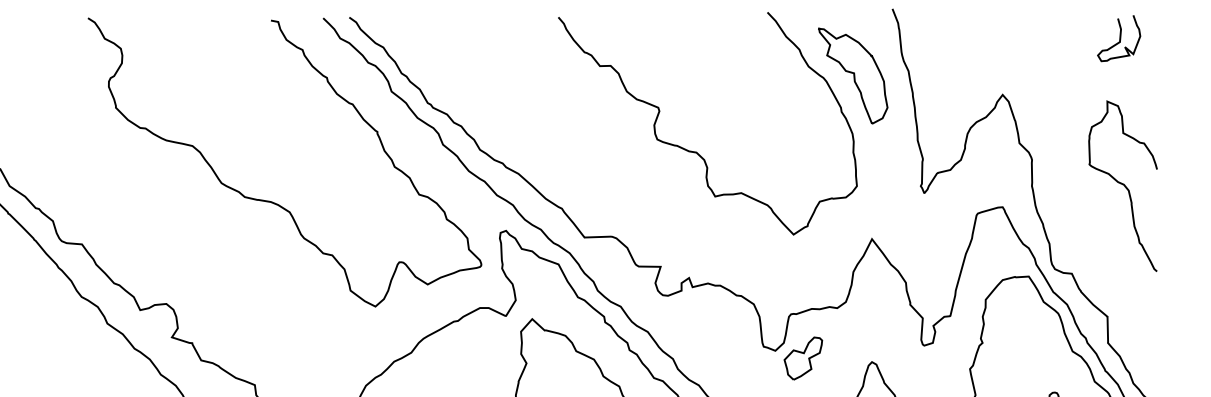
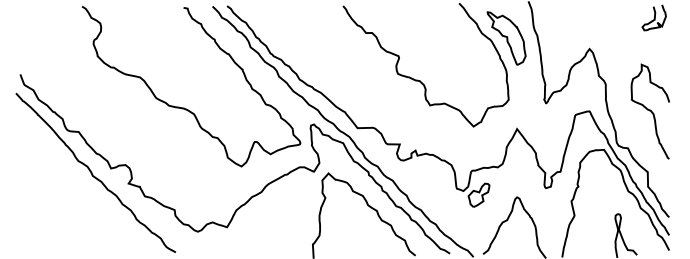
curve: (1121, 185) -> (649, 111), moved

